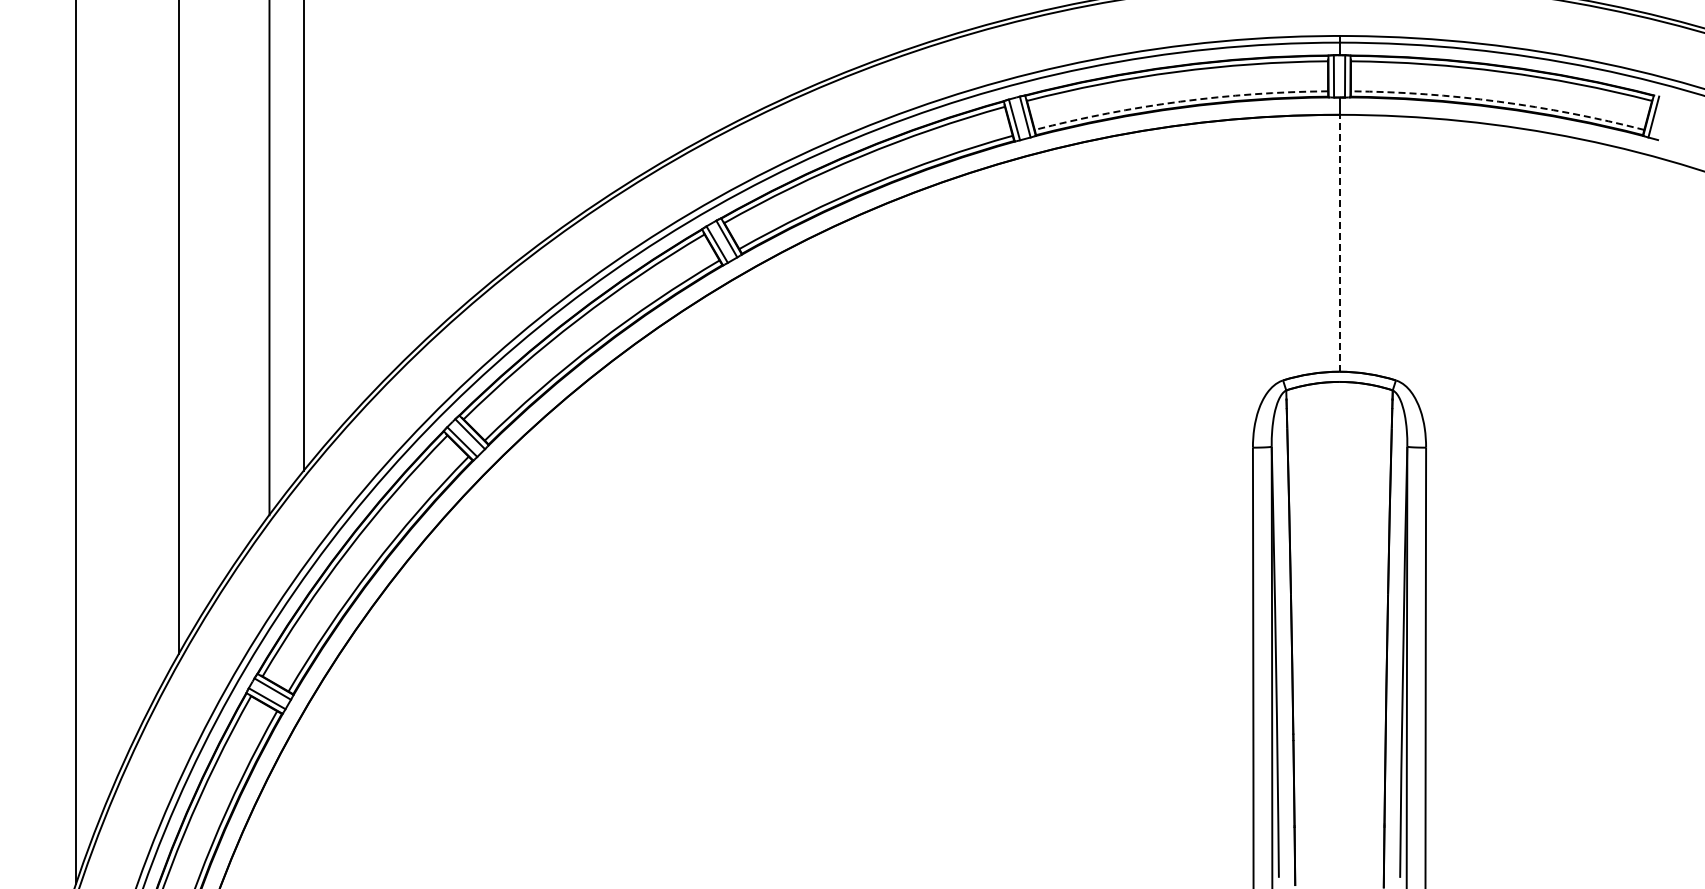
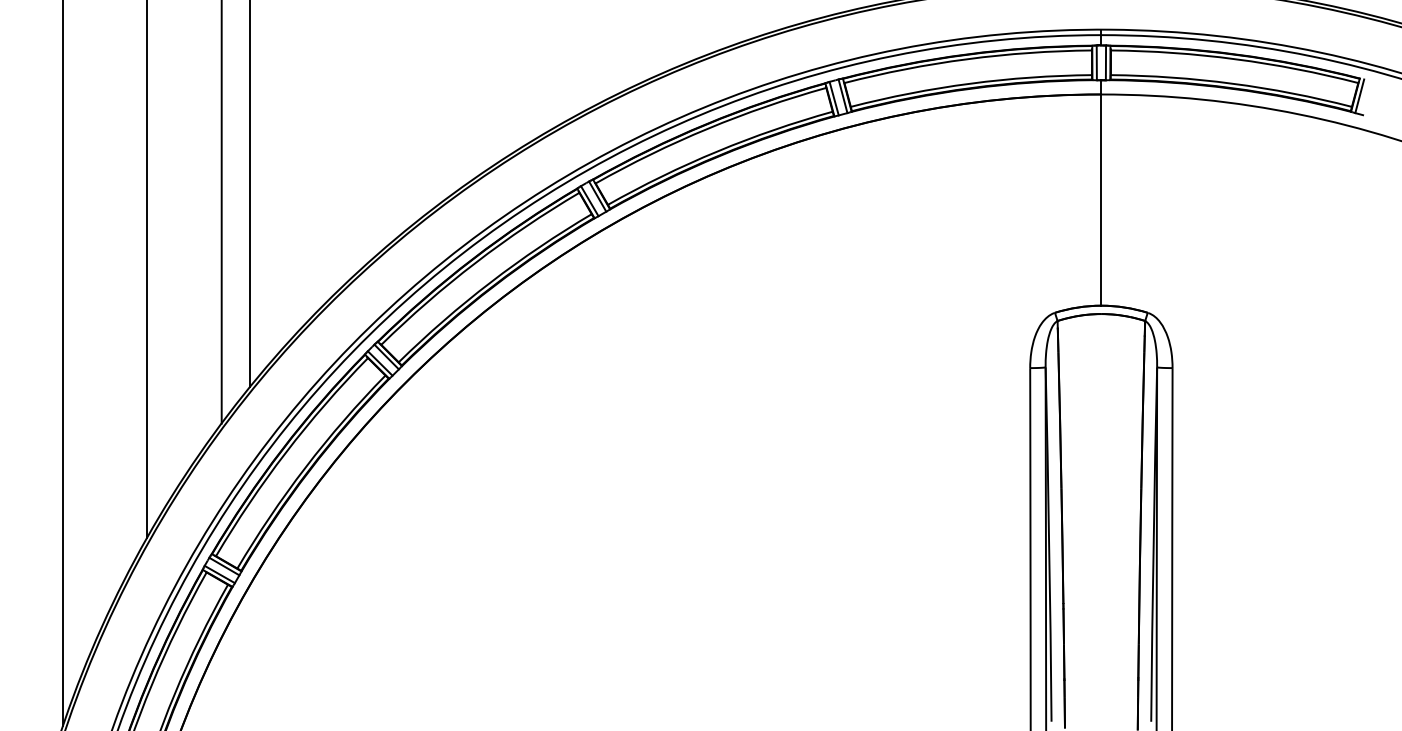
arc: (1180, 101) -> (970, 83), dashed -> solid
arc: (1498, 101) -> (1232, 83), dashed -> solid
line: (1339, 242) -> (1101, 199), dashed -> solid

